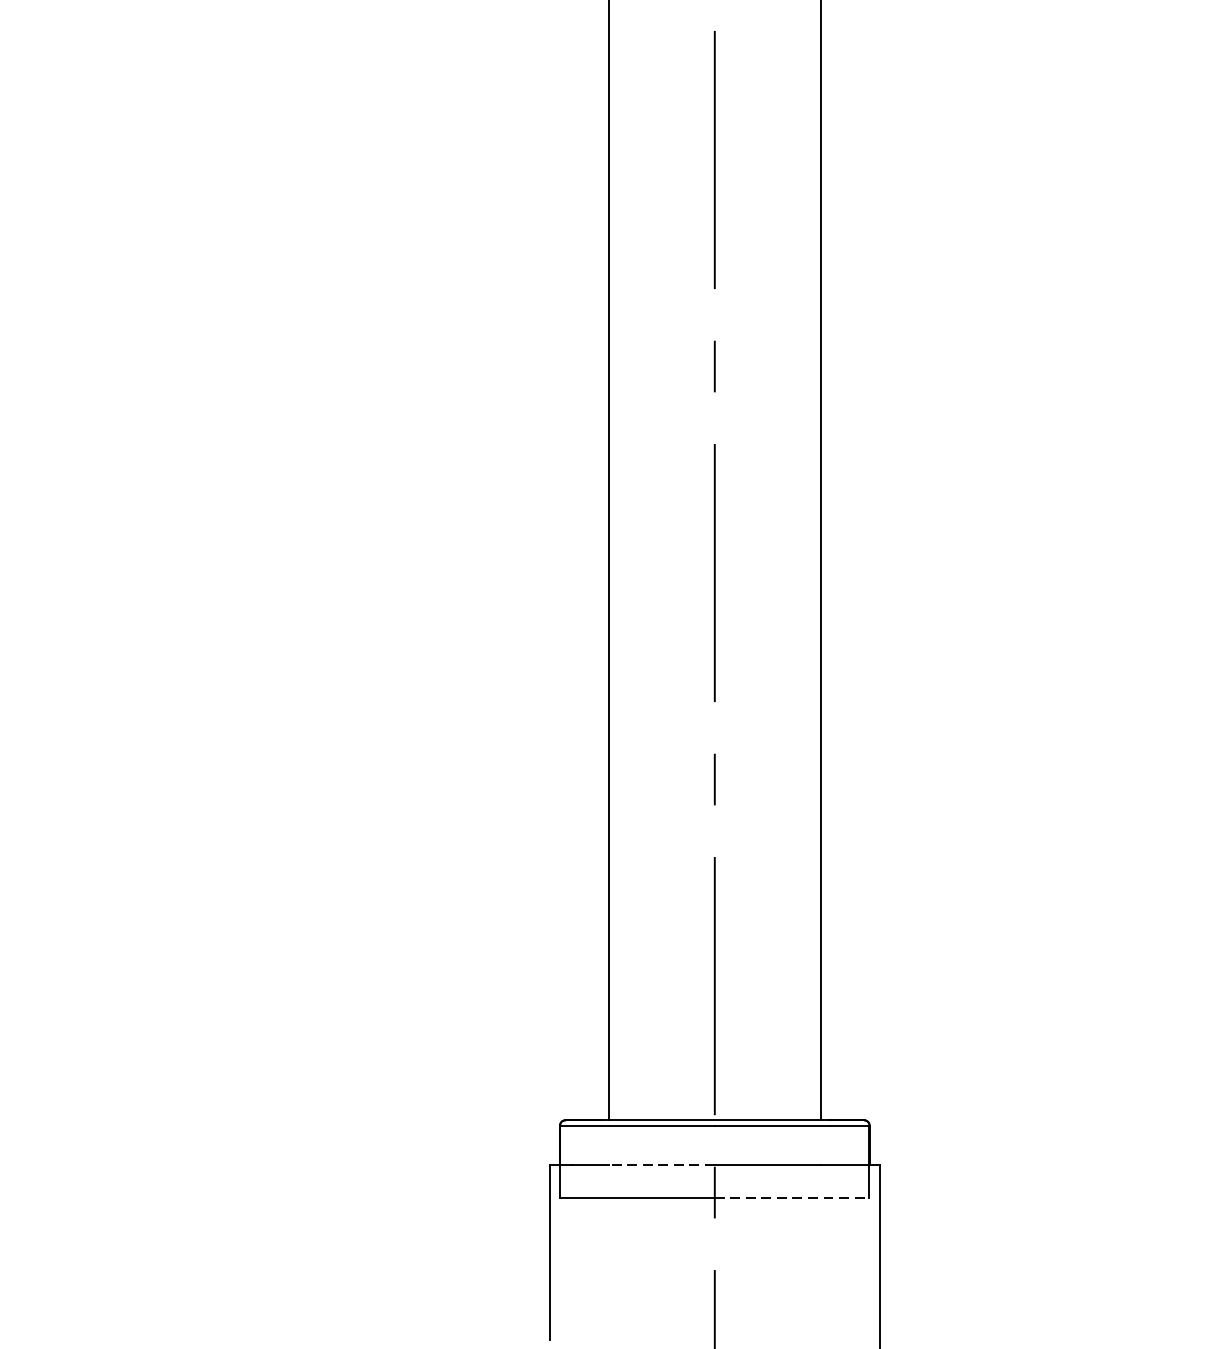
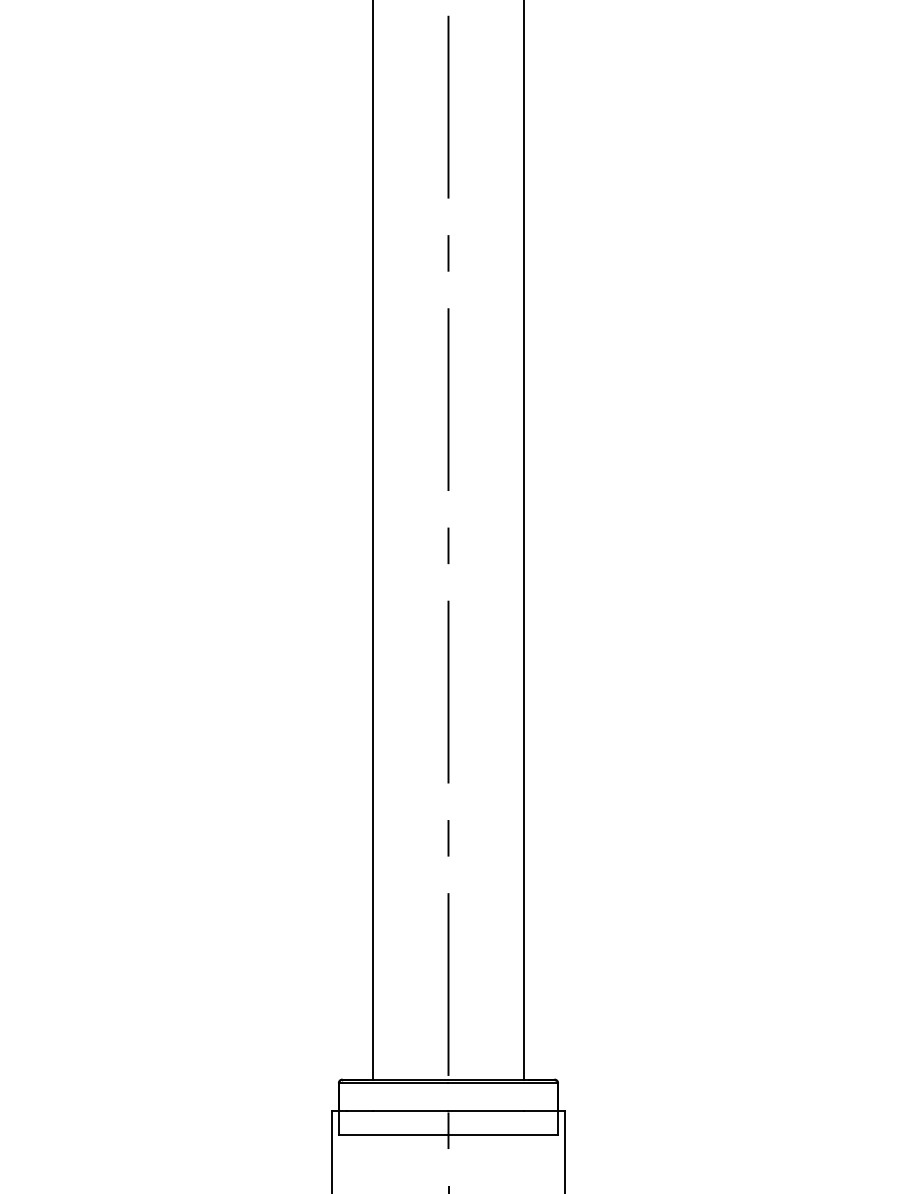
line: (661, 1165) -> (410, 1111), dashed -> solid
line: (792, 1197) -> (503, 1134), dashed -> solid

